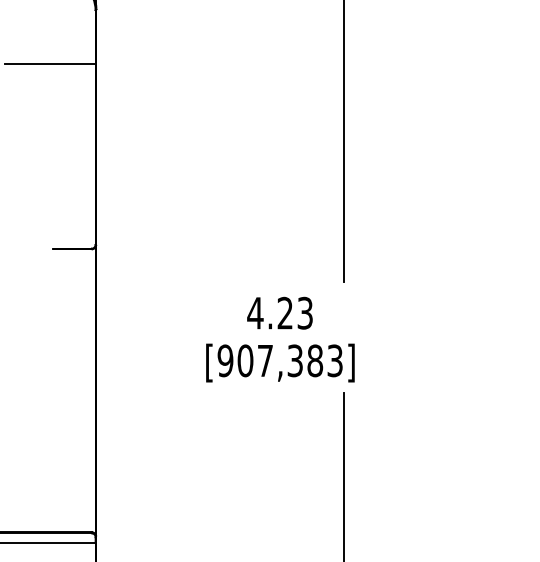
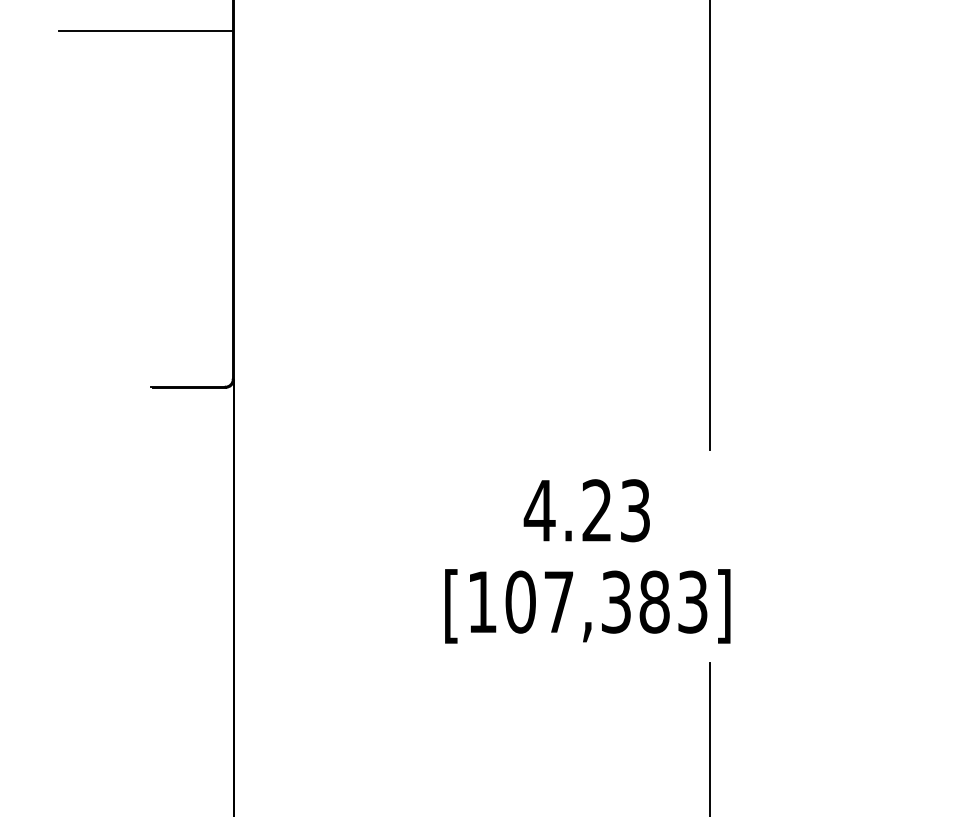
text: (225, 360) -> (482, 601), [907,383] -> [107,383]

